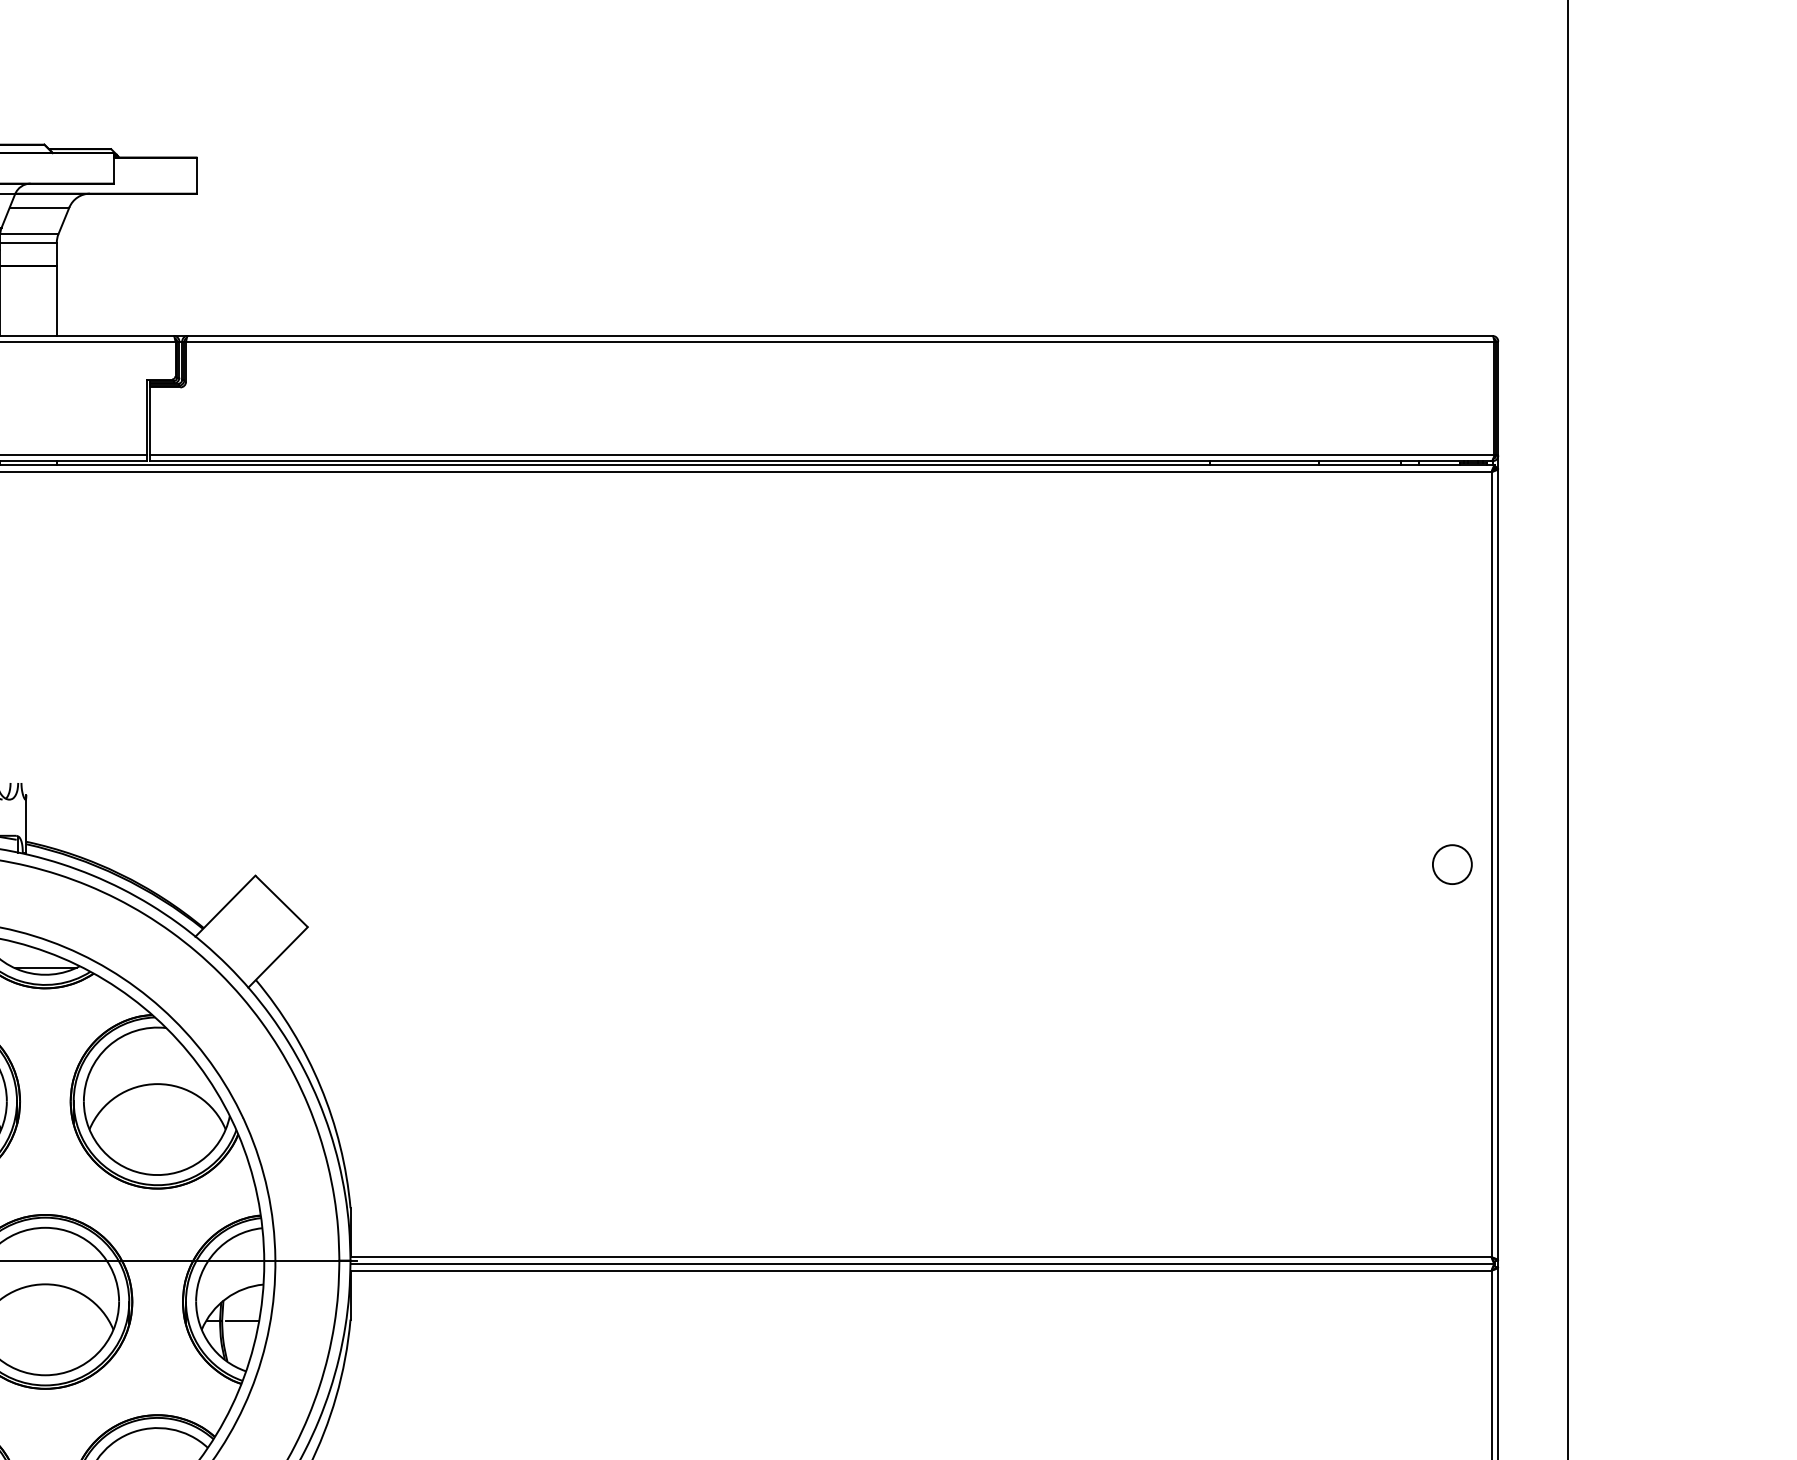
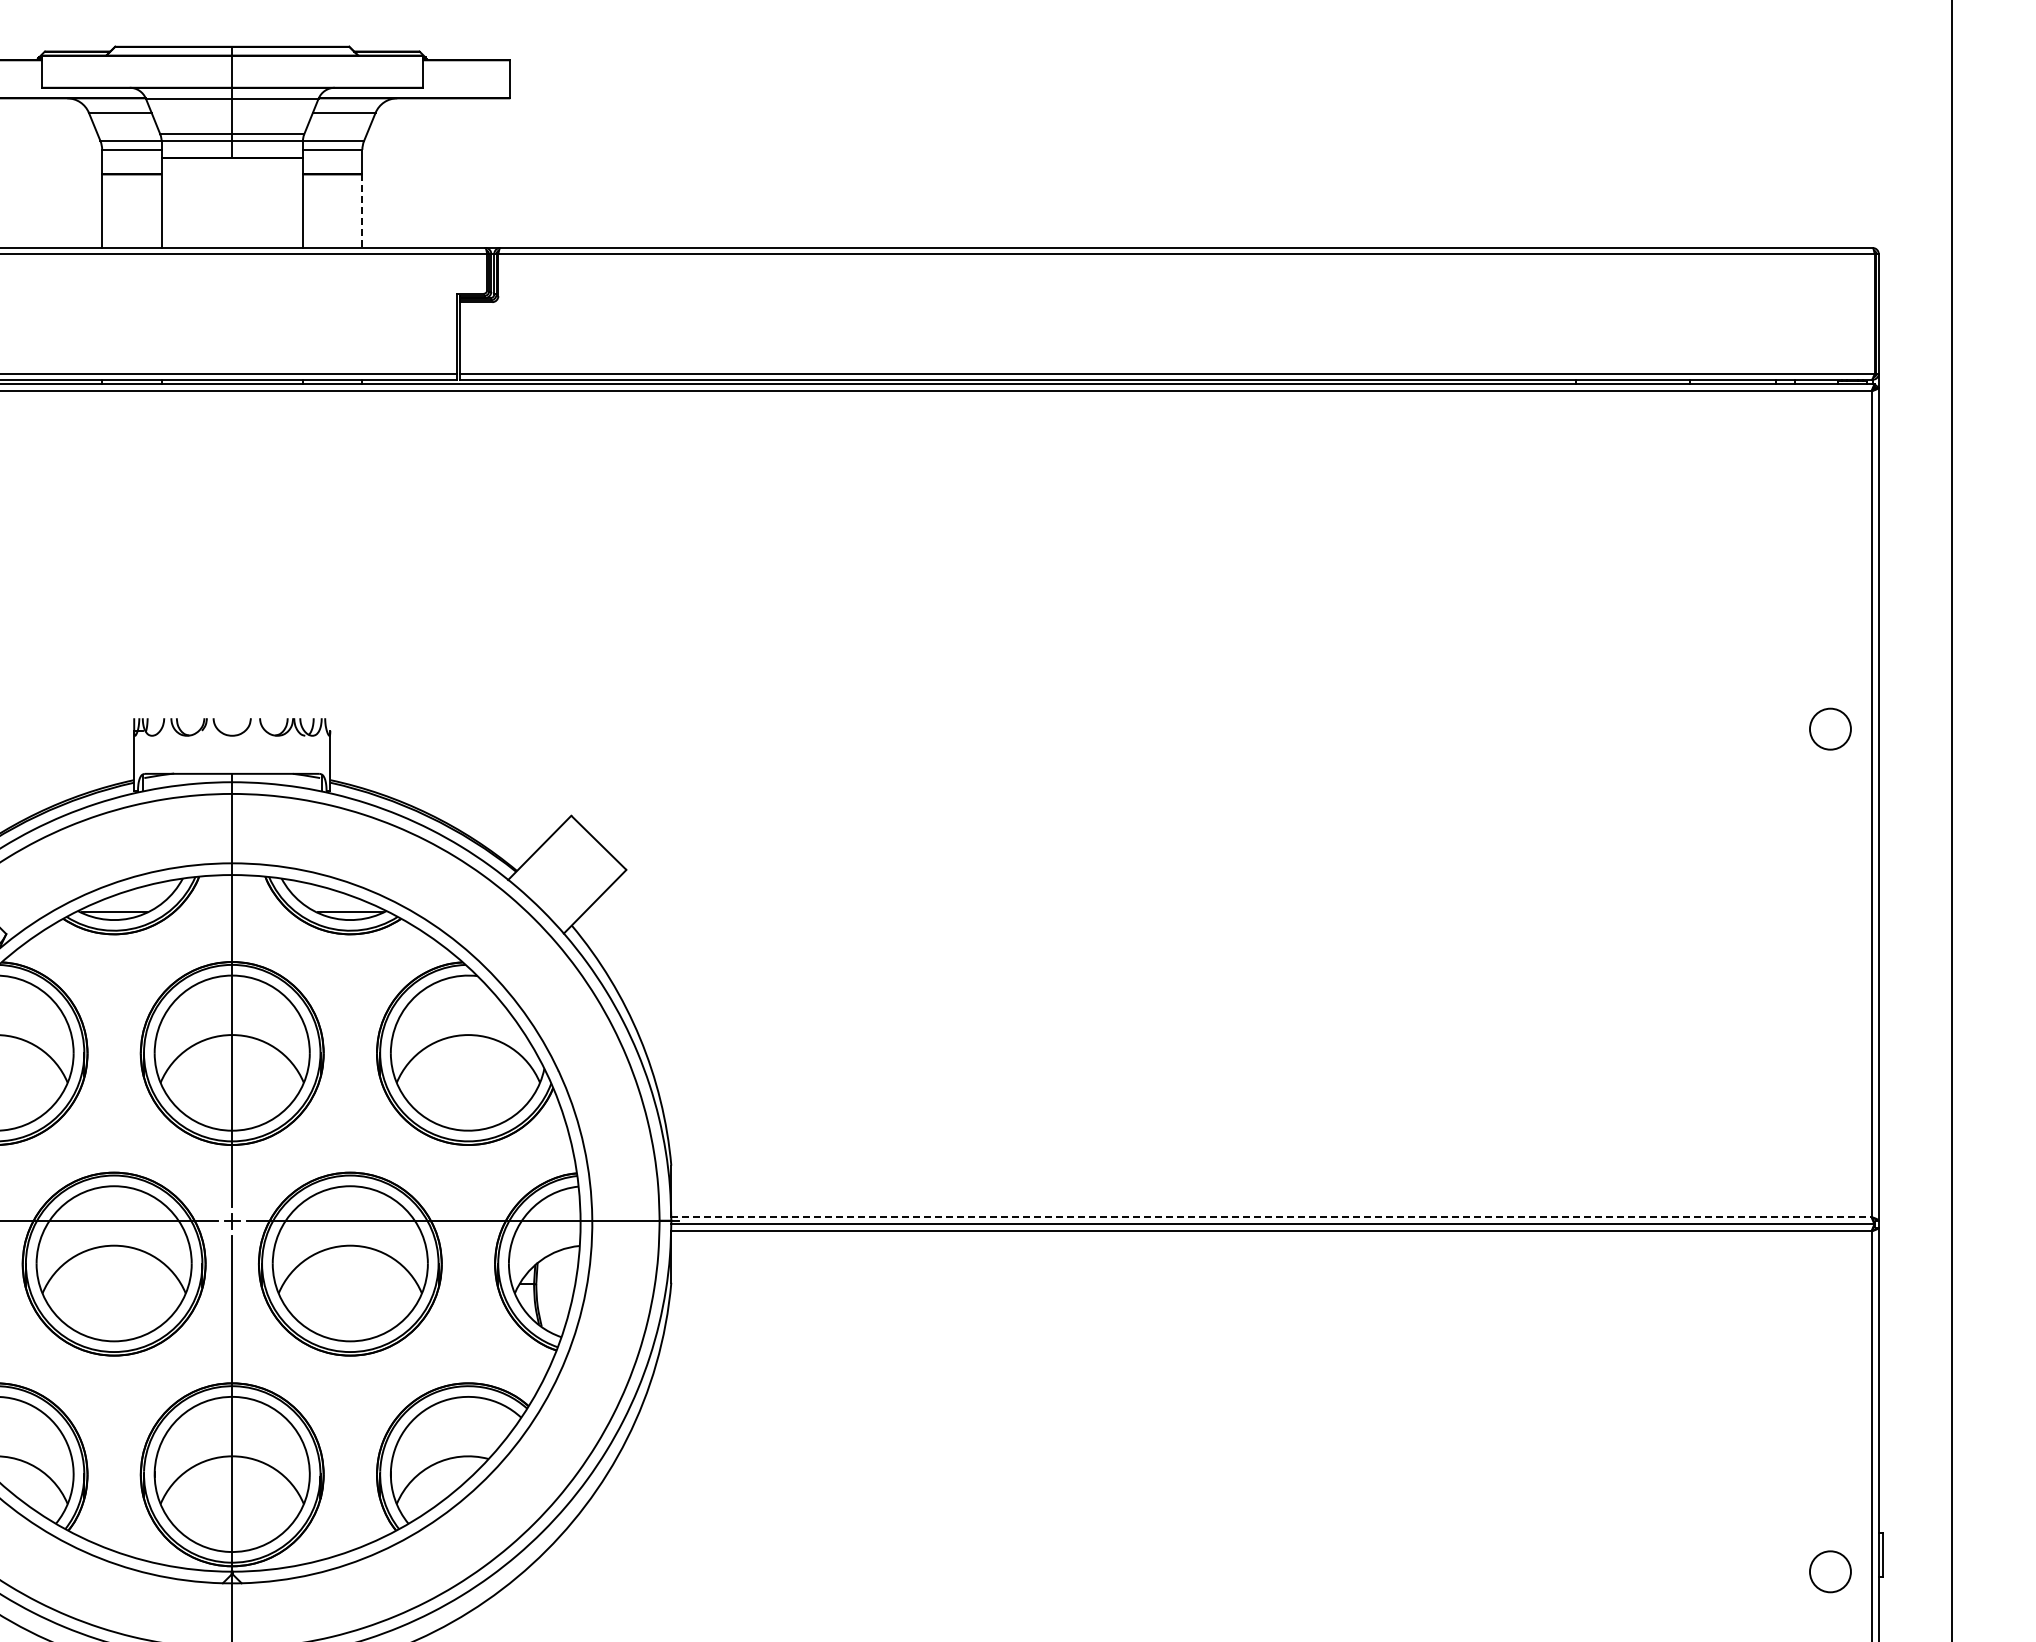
line: (56, 301) -> (362, 211), solid -> dashed
circle: (1452, 863) -> (1830, 728), moved
line: (921, 1257) -> (1272, 1217), solid -> dashed
line: (242, 1321) -> (557, 1284), removed

